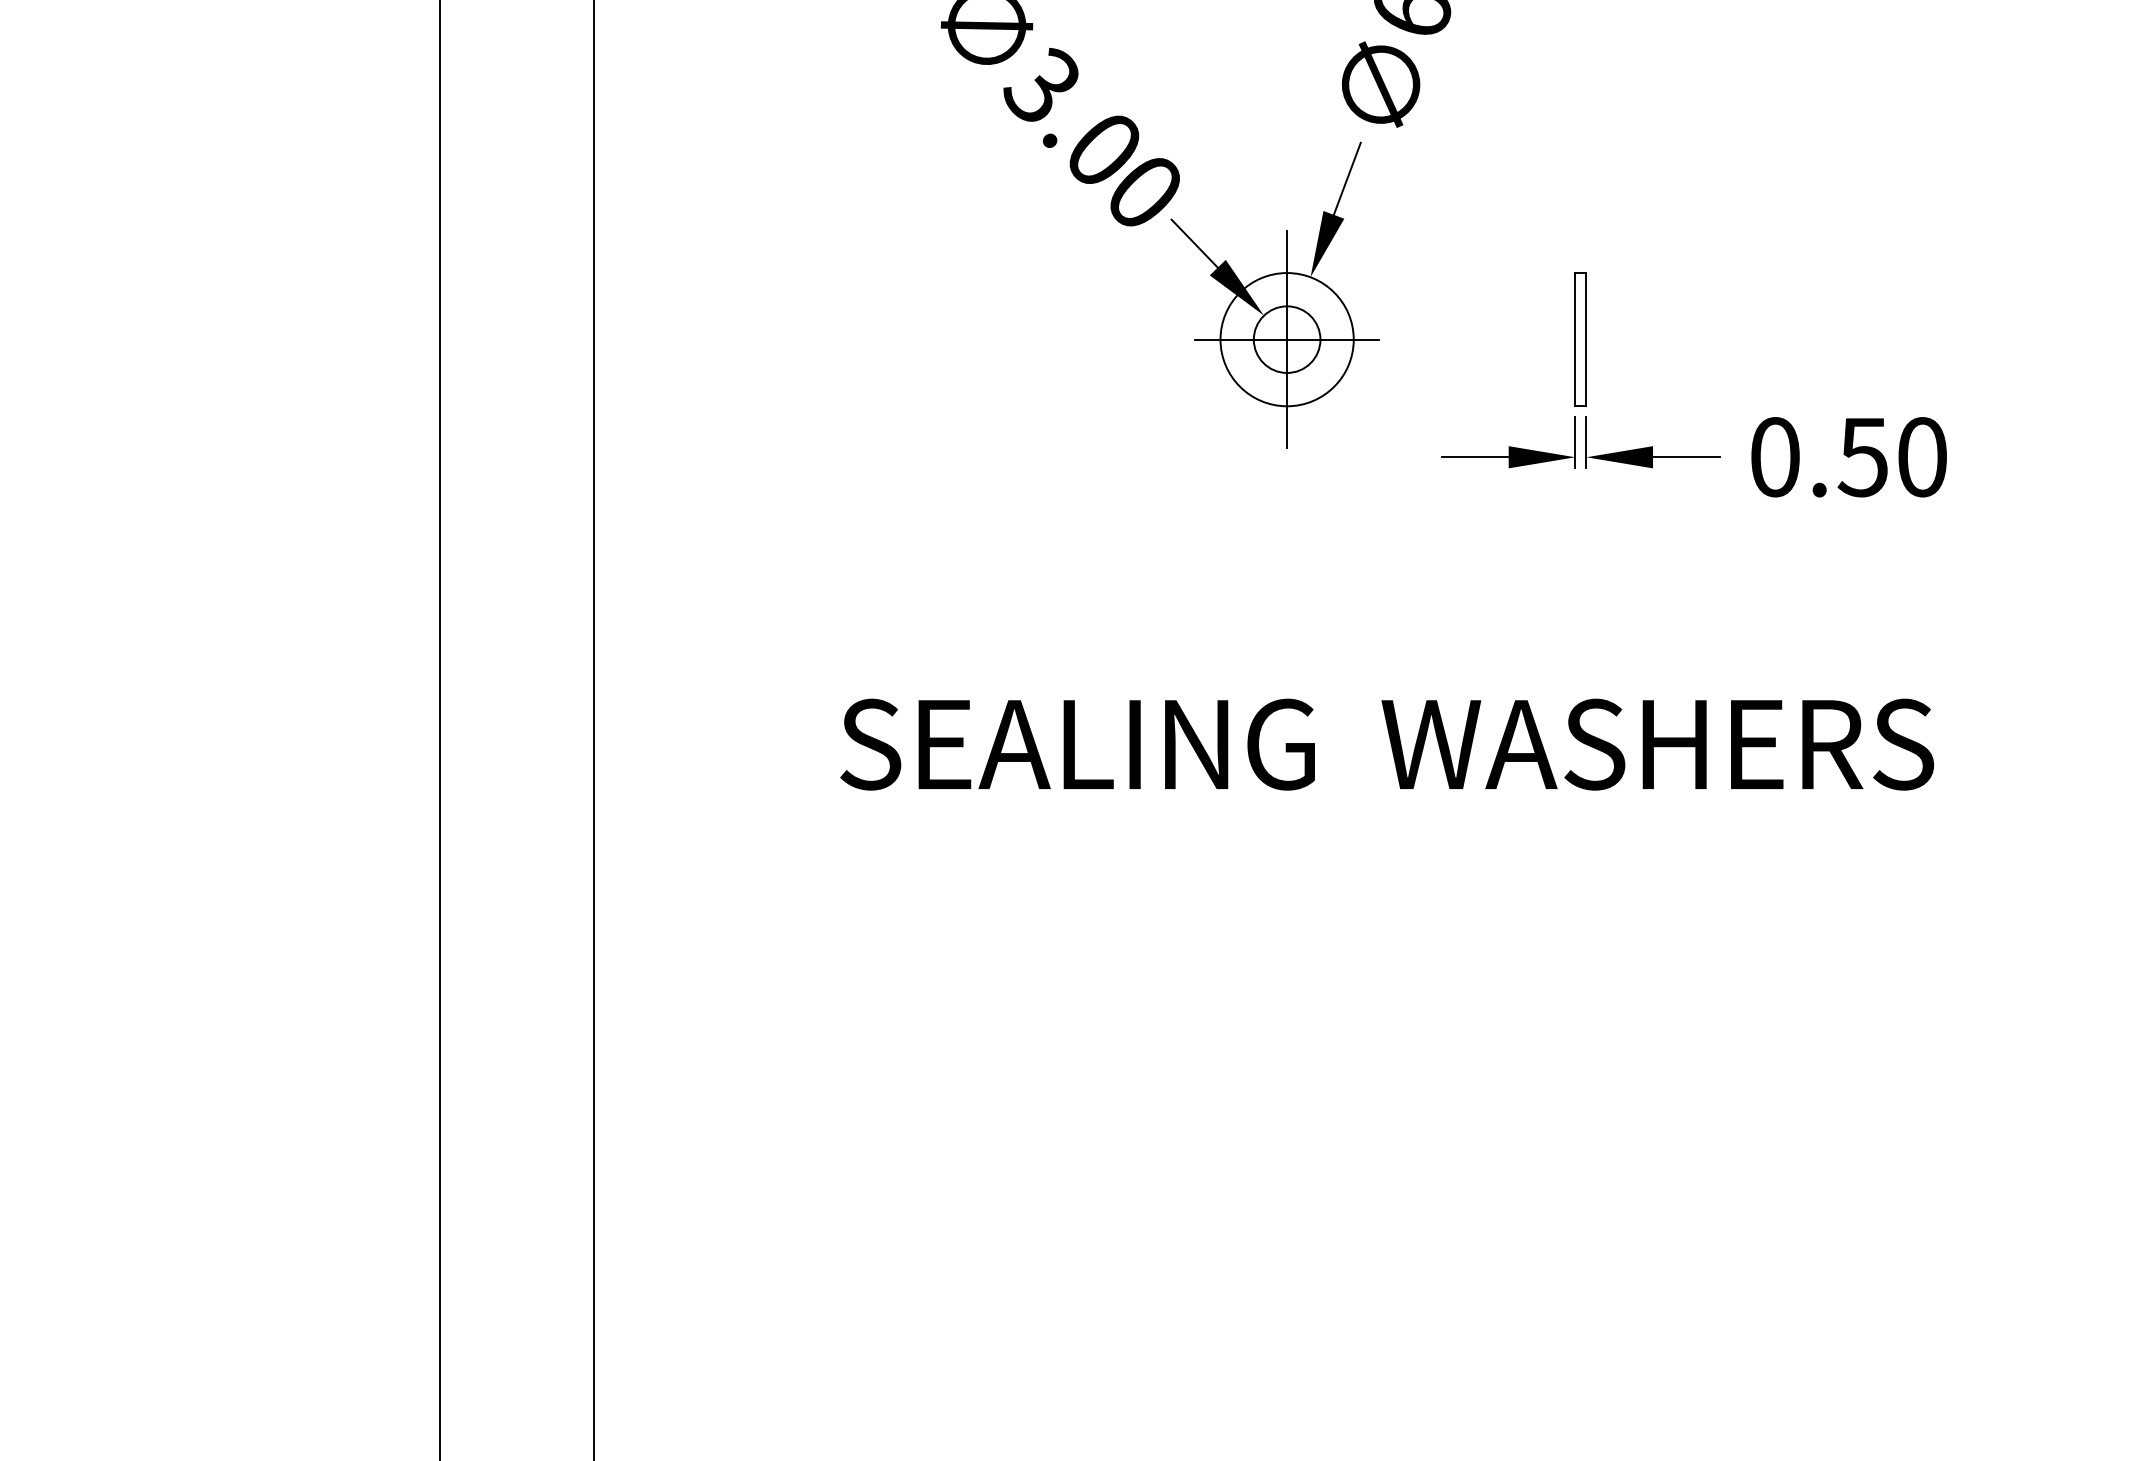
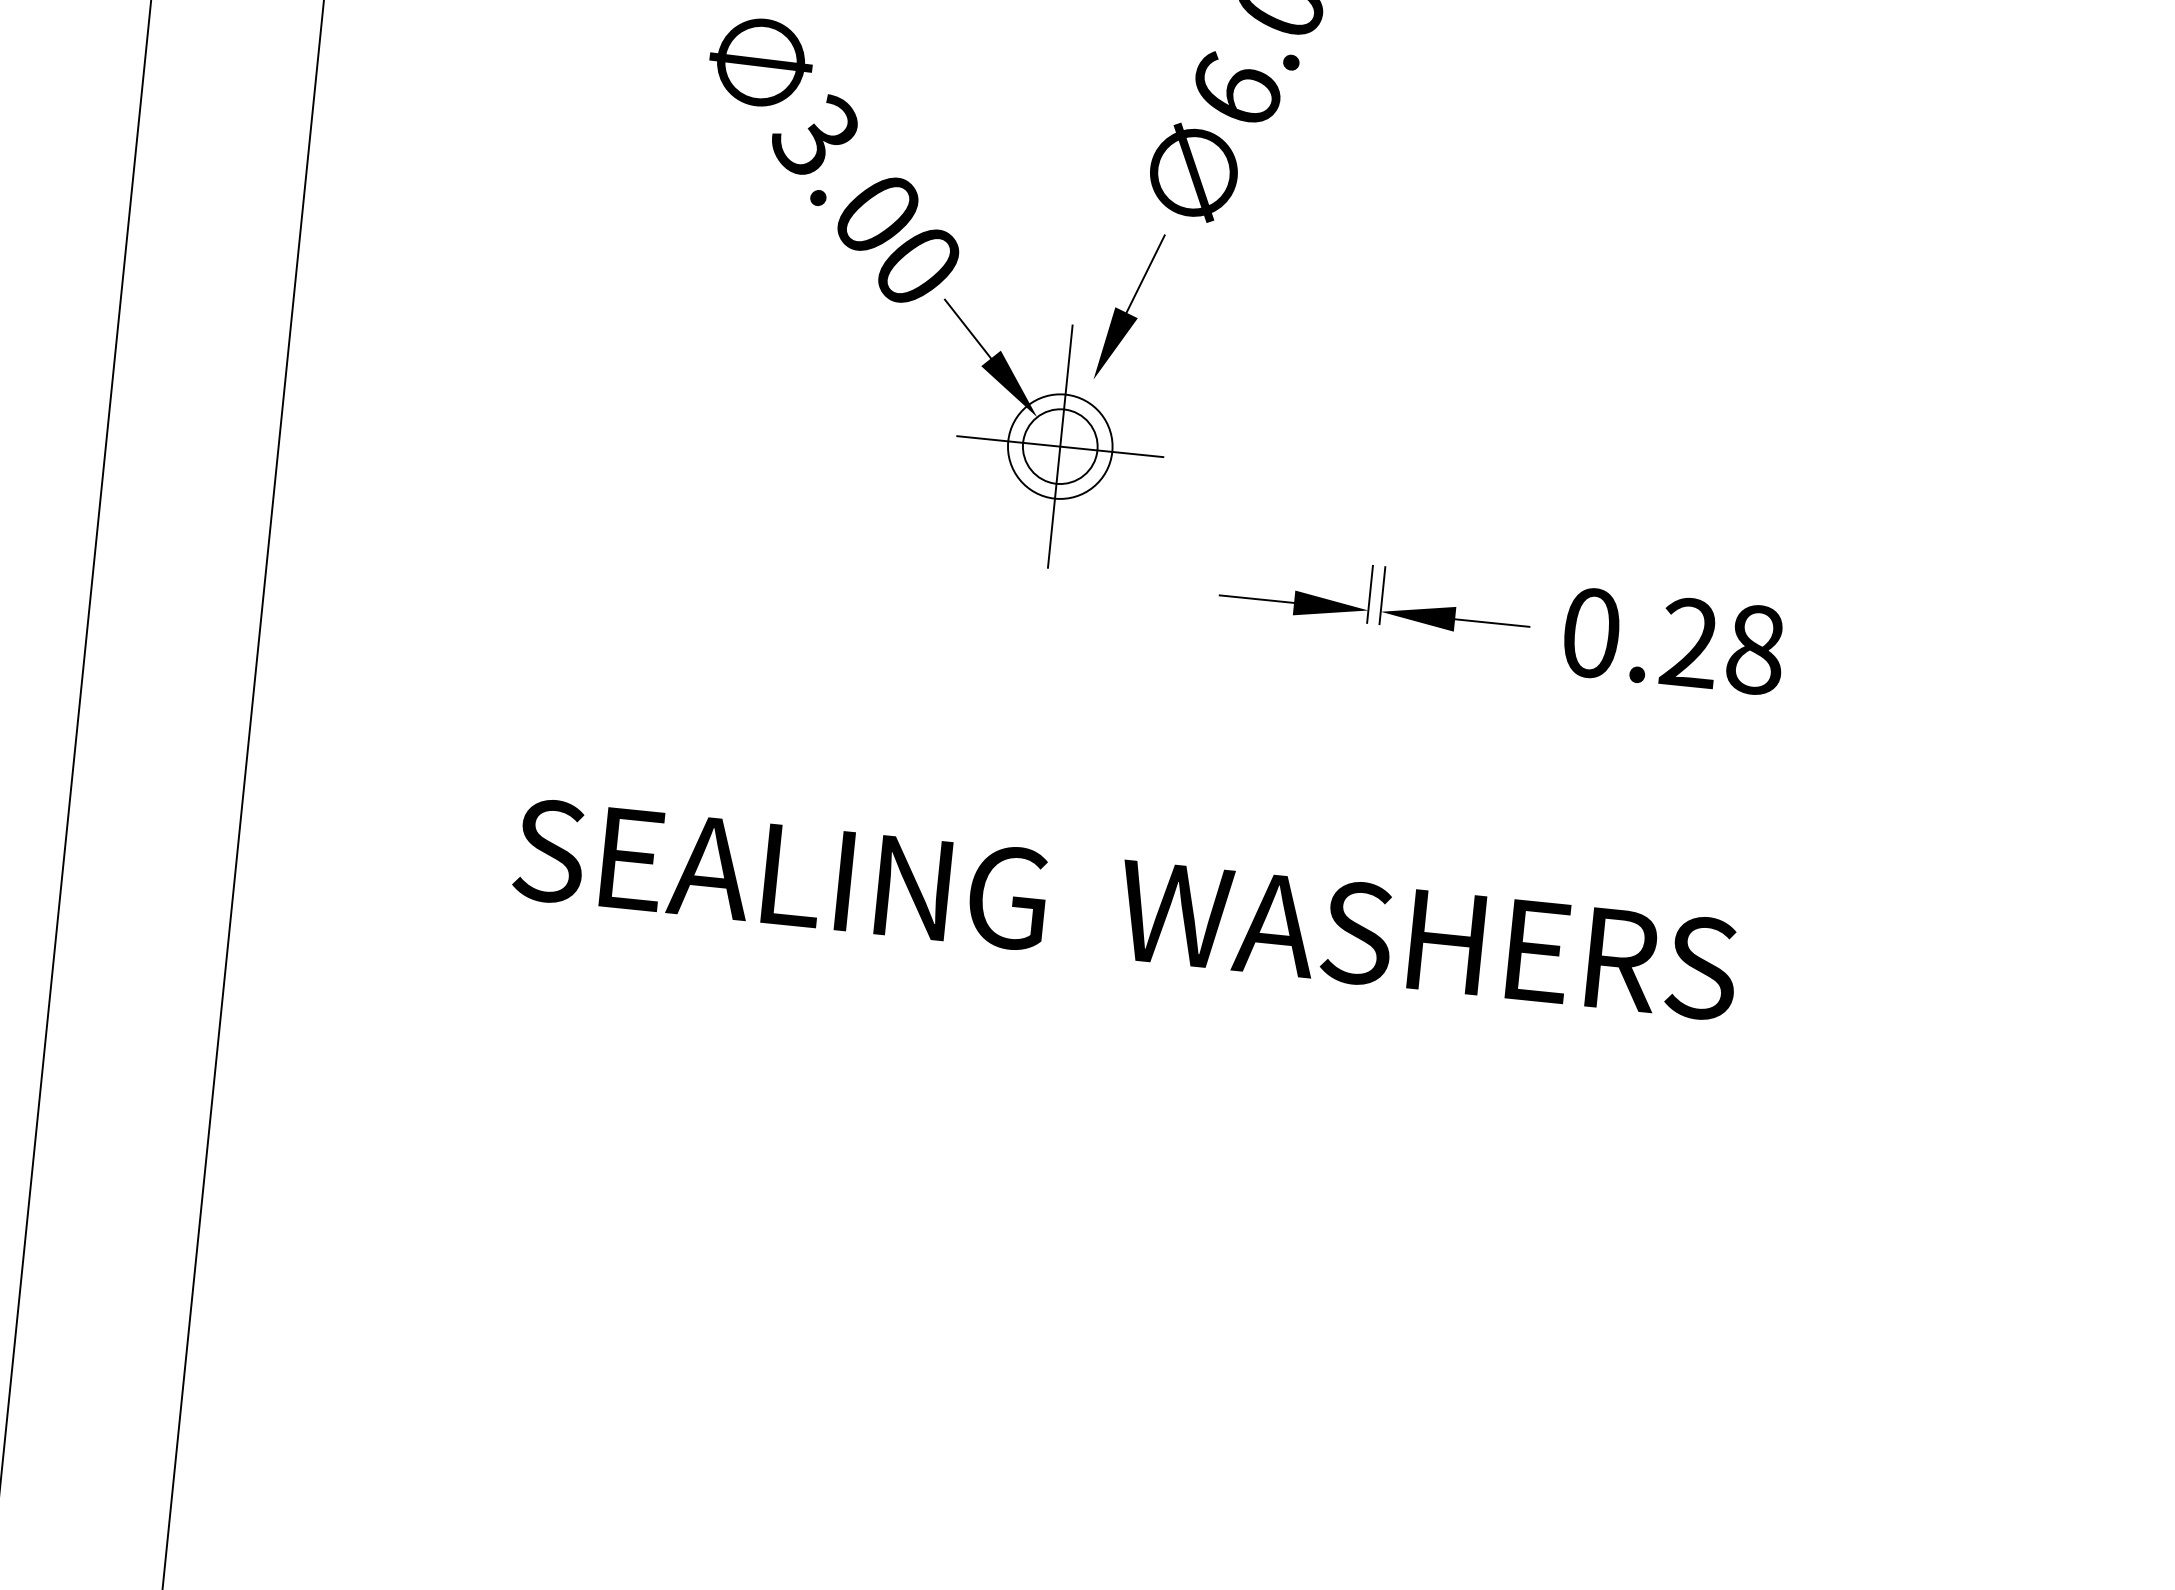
circle: (1286, 339) -> (1059, 446), size x0.7
part: (1580, 339) -> (1387, 479), removed
text: (1892, 457) -> (1722, 646), 0.50 -> 0.28

